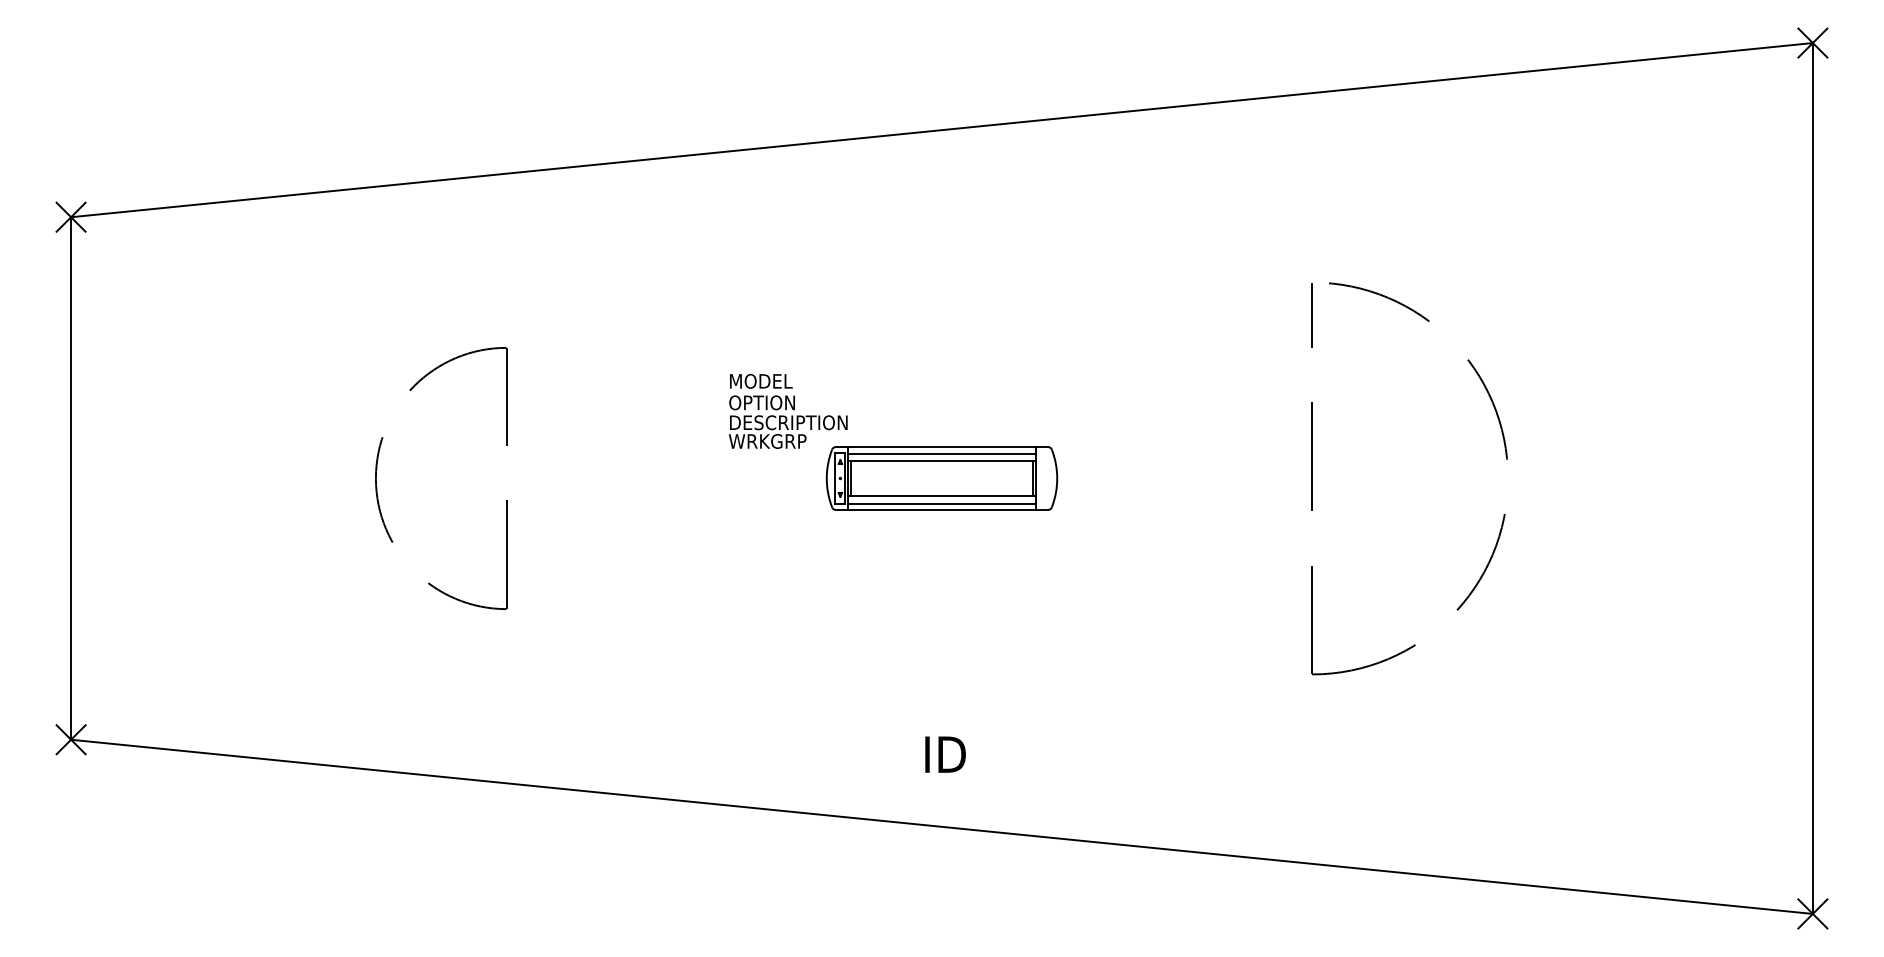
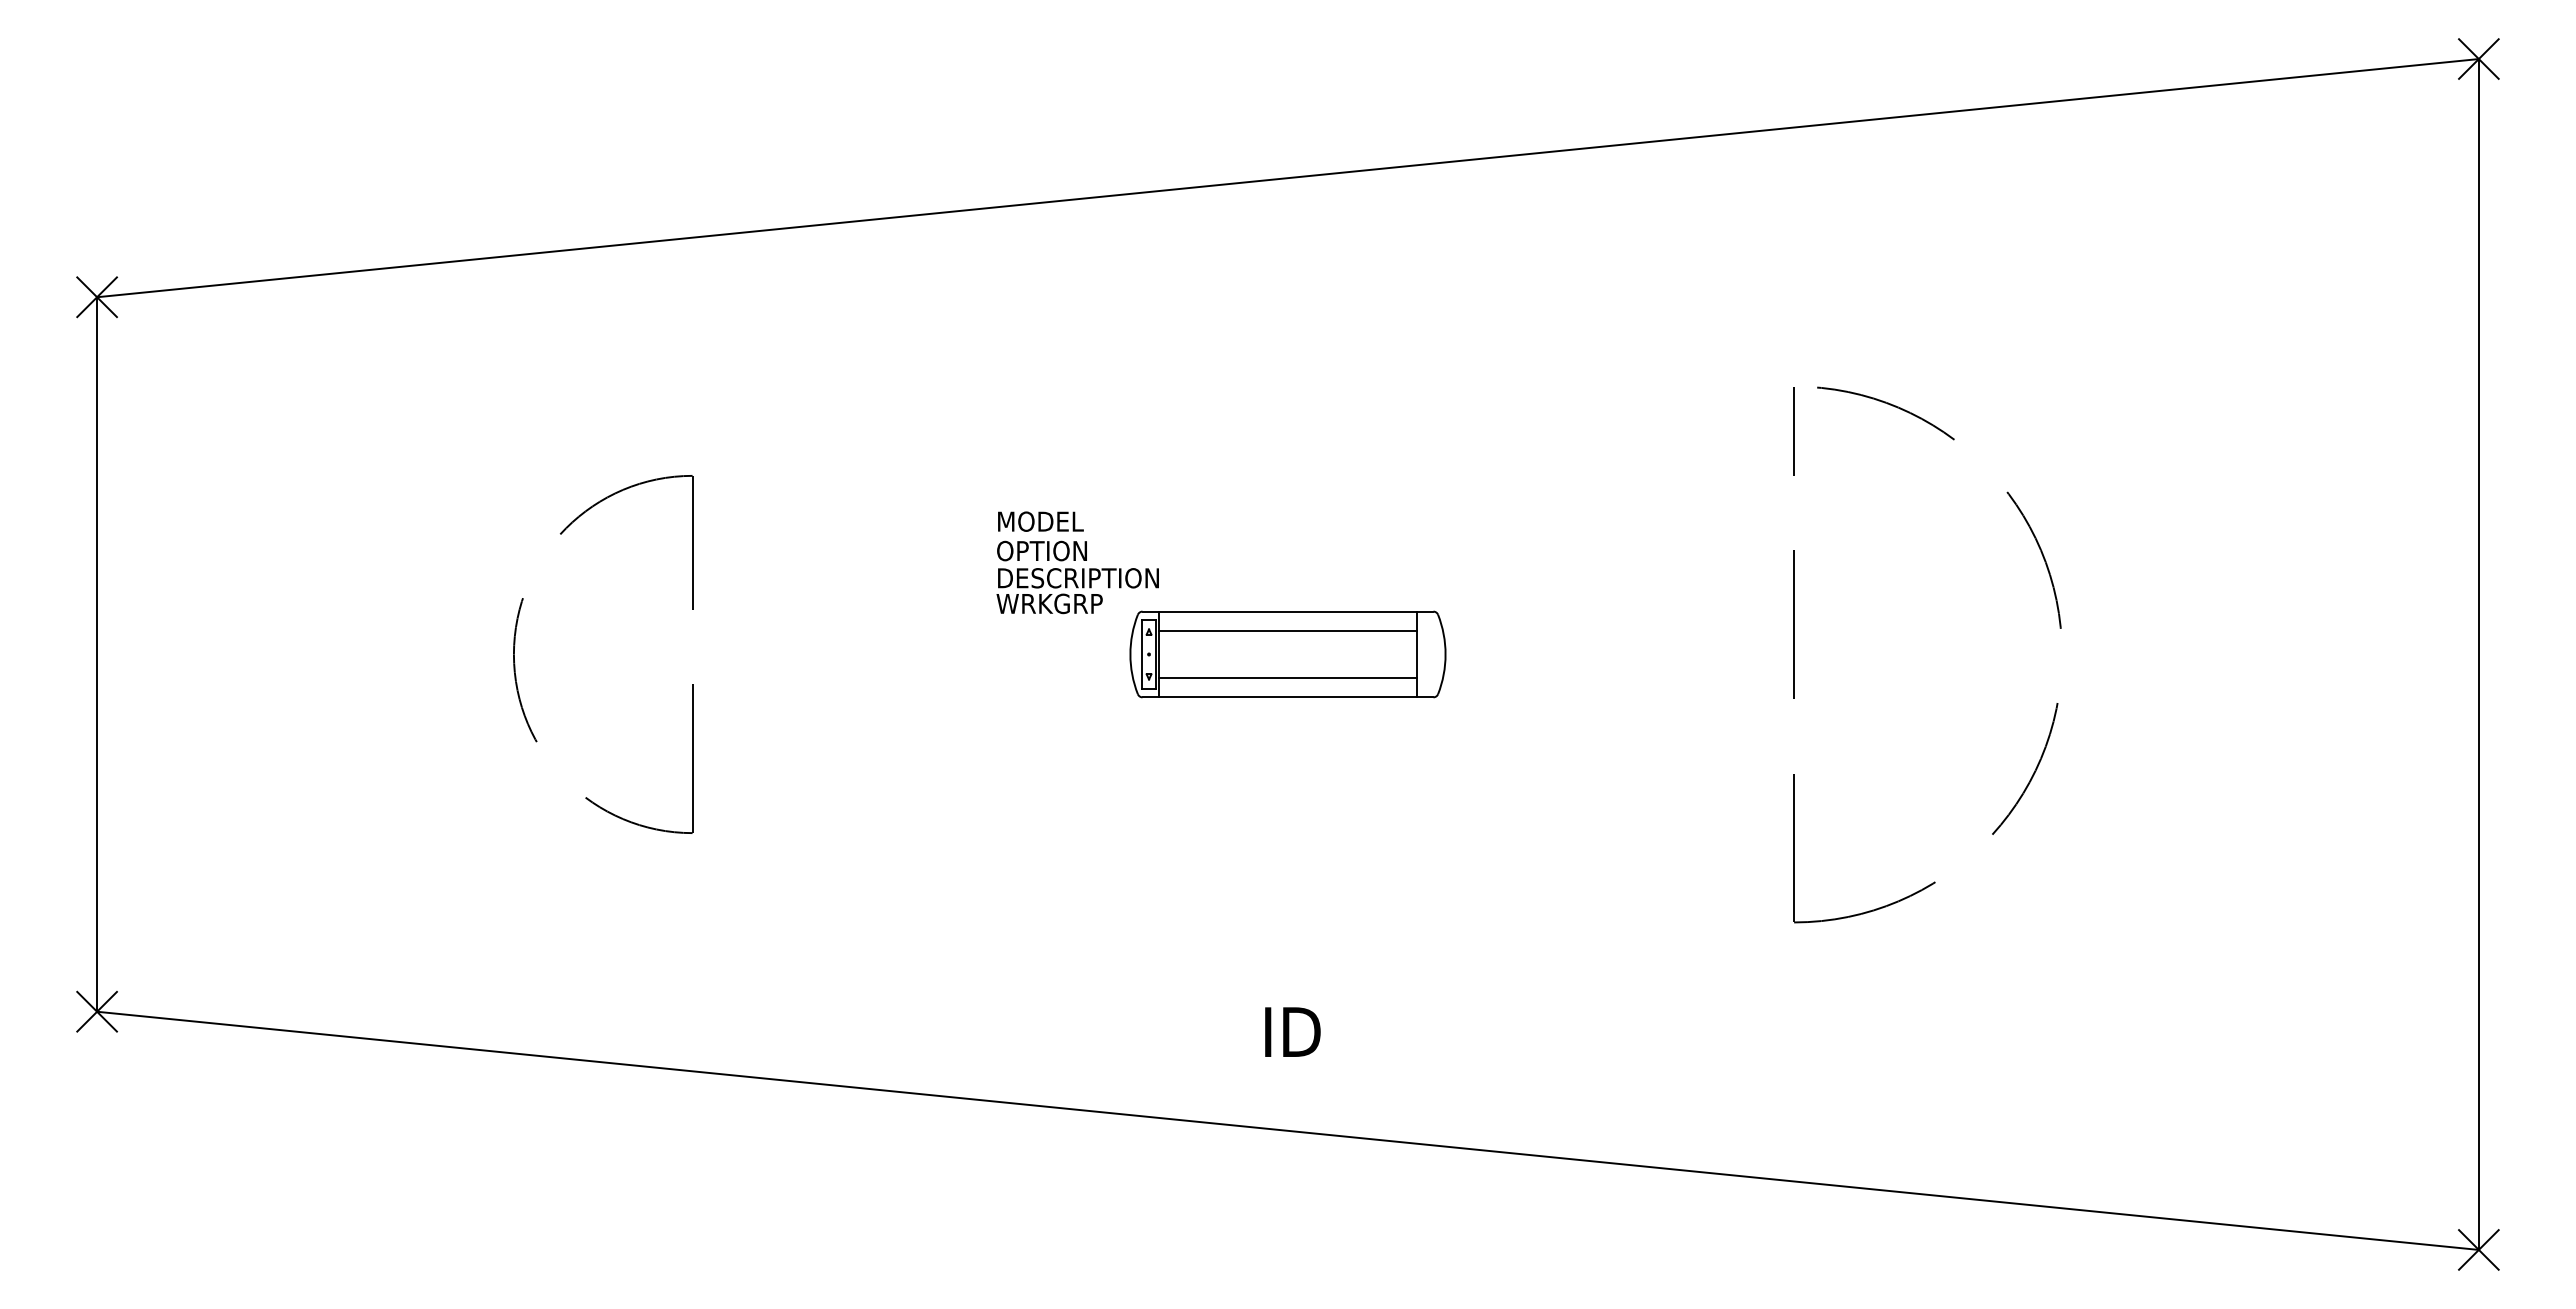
line: (941, 453) -> (1287, 620), removed
line: (850, 478) -> (1163, 654), removed
line: (1033, 478) -> (1412, 654), removed
line: (941, 503) -> (1287, 688), removed

